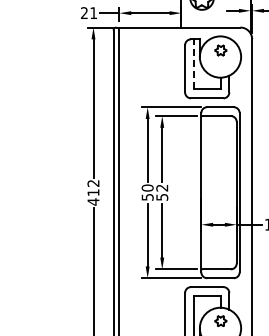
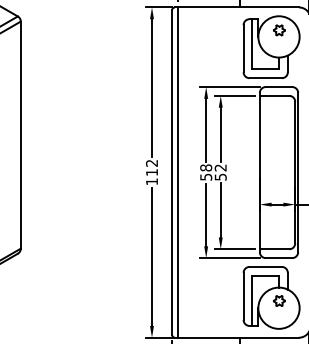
line: (193, 63) -> (252, 43), dashed -> solid
text: (146, 187) -> (205, 167), 50 -> 58
text: (92, 201) -> (151, 181), 412 -> 112

